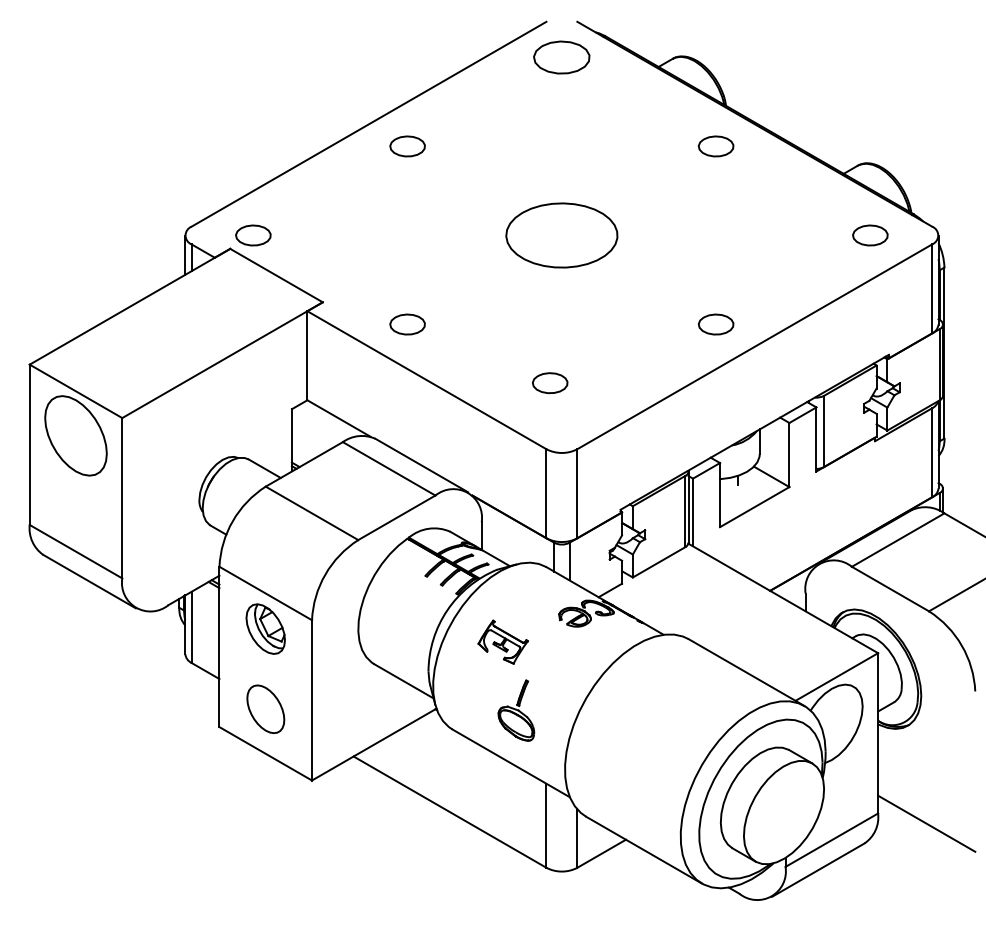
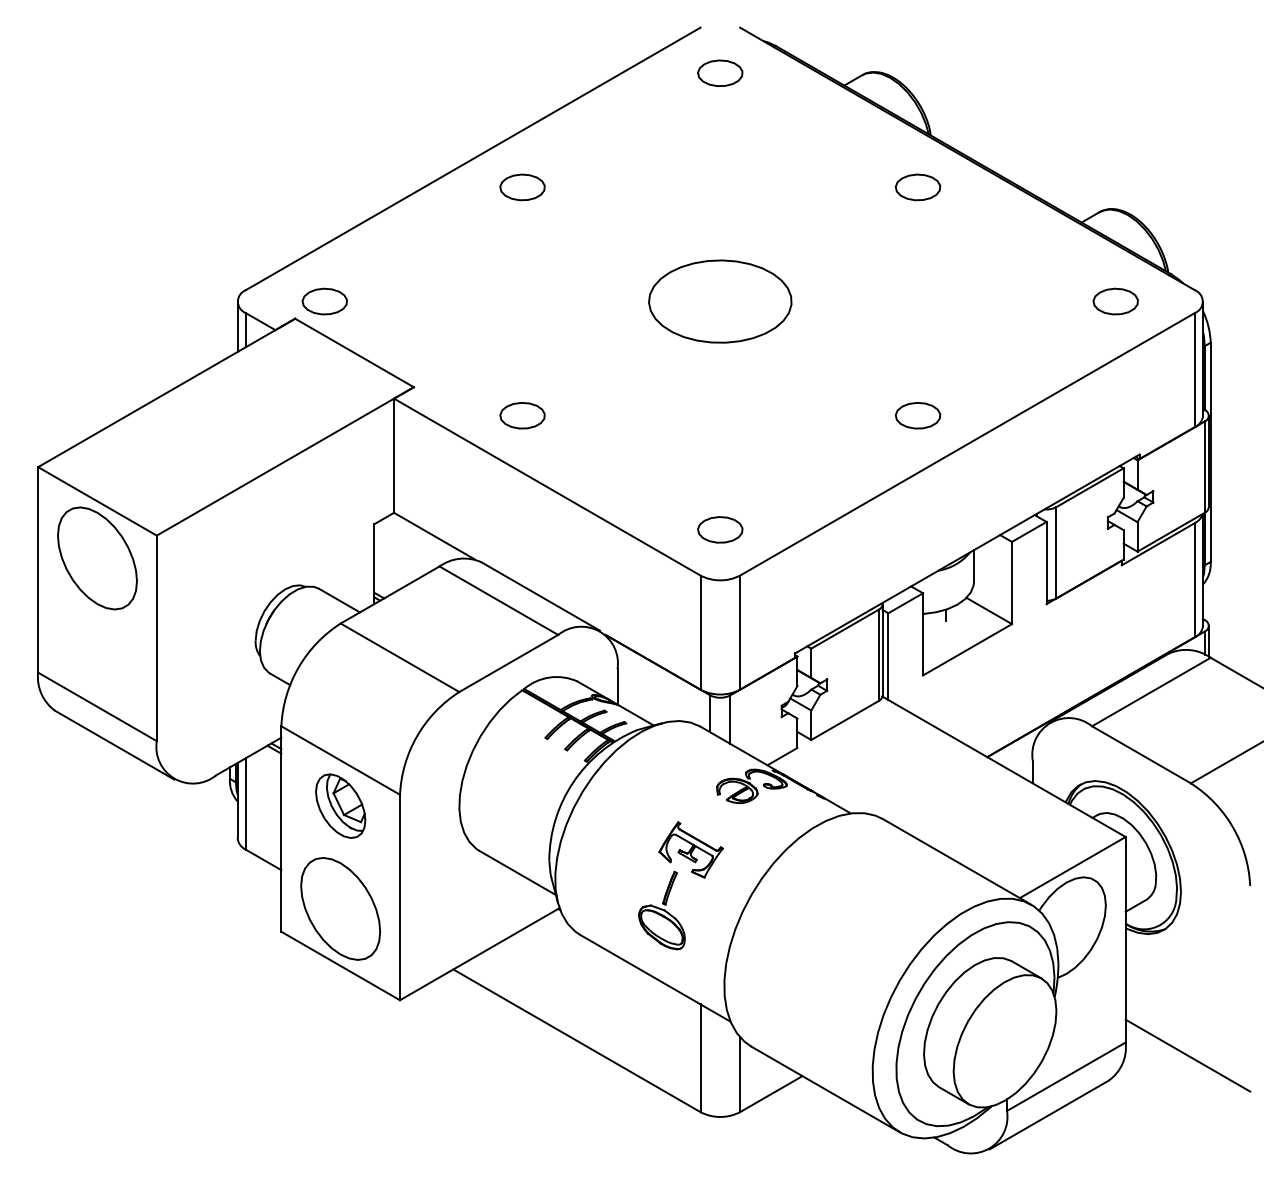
part: (562, 56) -> (720, 72), size x0.62
part: (550, 382) -> (720, 529), moved
part: (502, 641) -> (690, 849), moved
part: (265, 708) -> (340, 908), size x1.67

